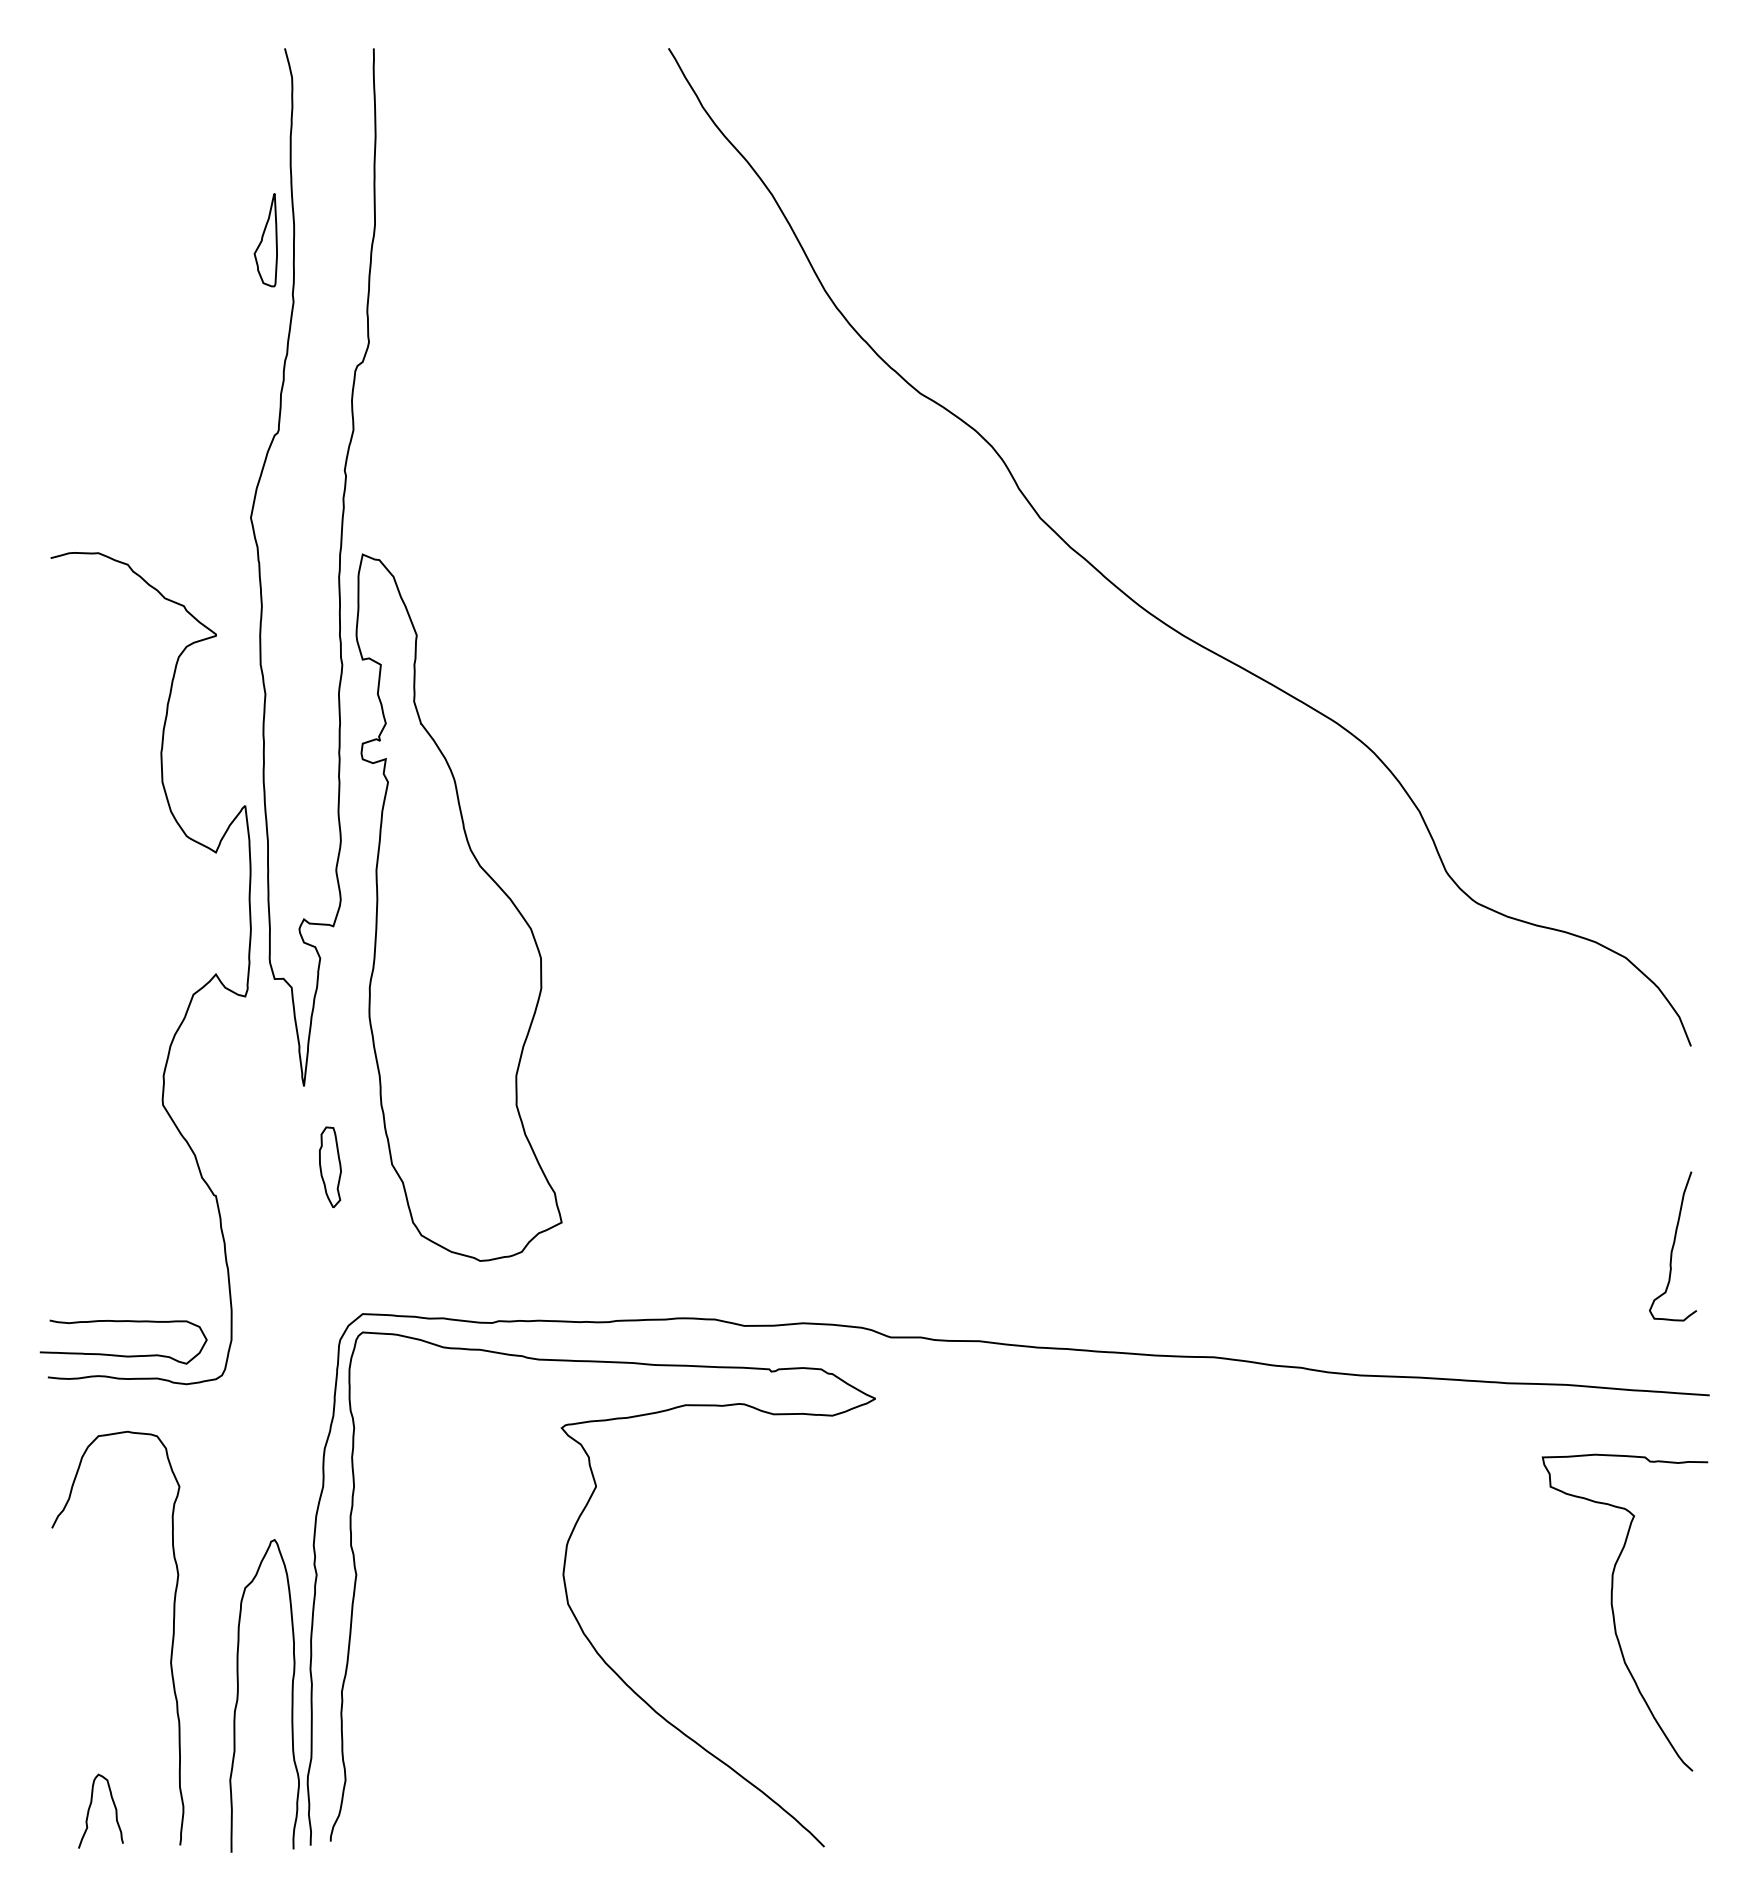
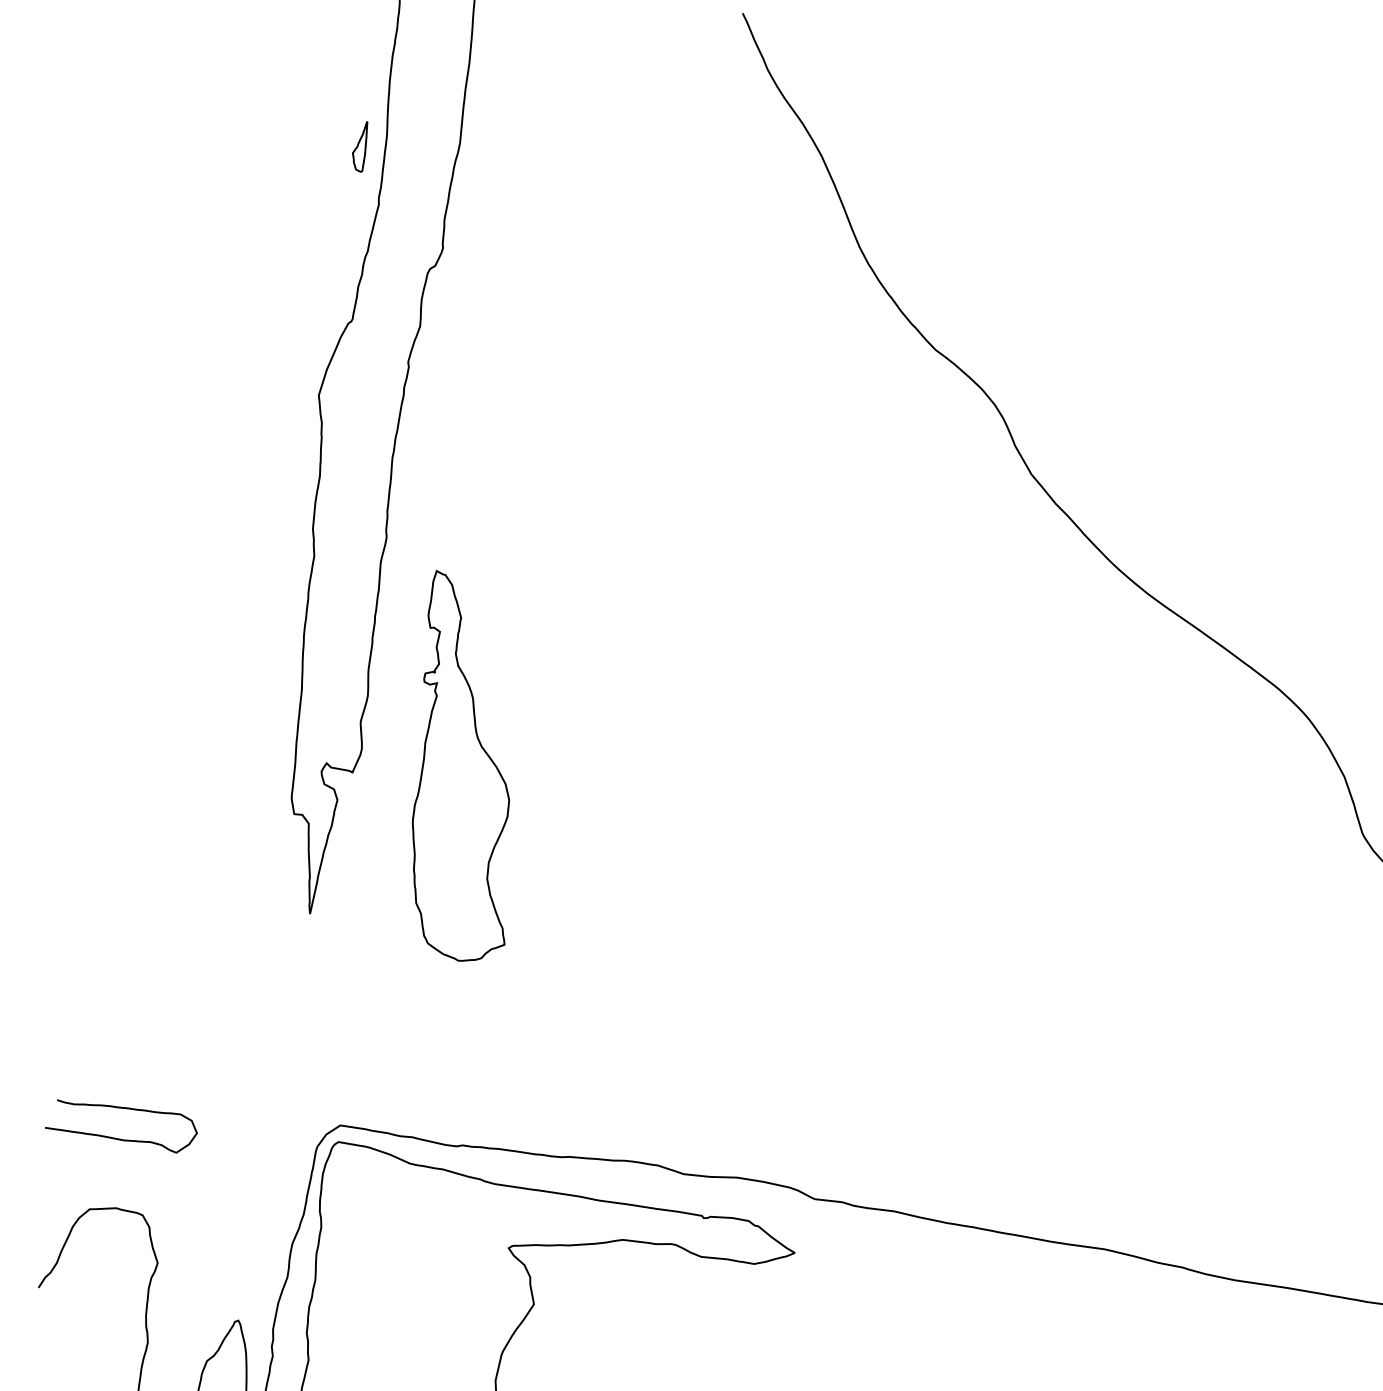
part: (265, 240) -> (359, 146), size x0.6
part: (458, 907) -> (467, 767), size x0.6
curve: (192, 994) -> (218, 819), removed
part: (330, 1167) -> (325, 989), removed

